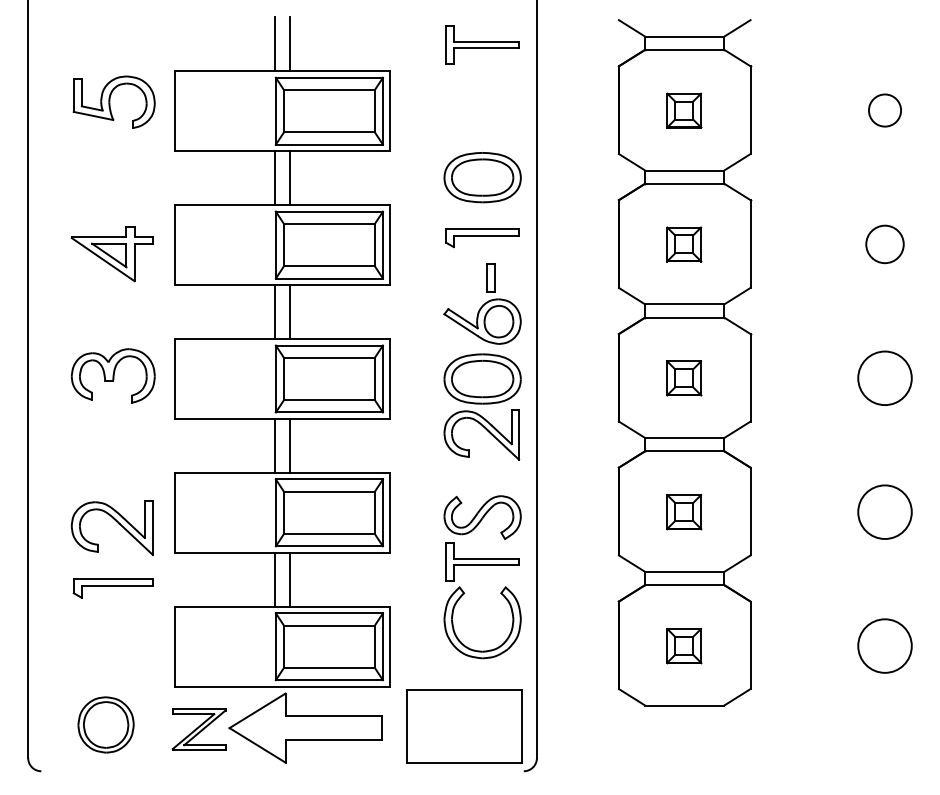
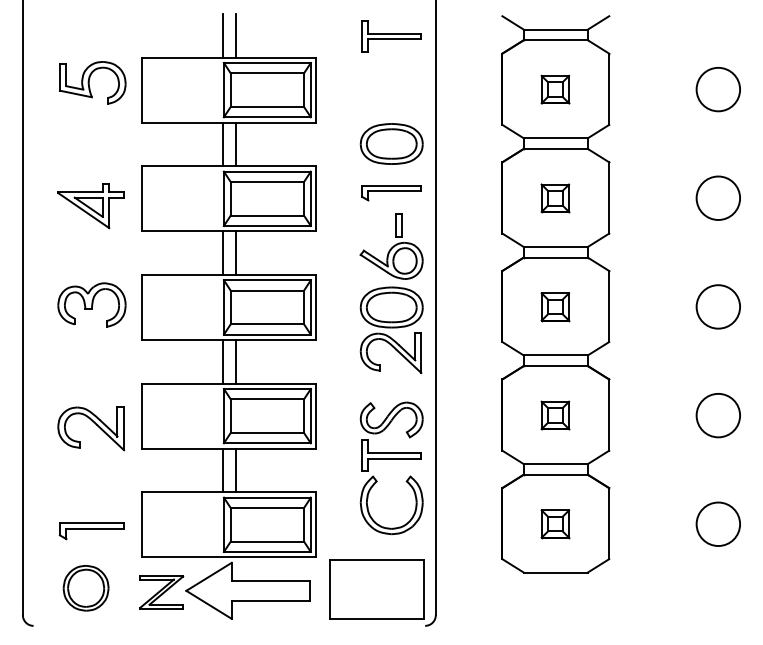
circle: (885, 110) -> (718, 89), size x1.67
circle: (885, 243) -> (718, 197), size x1.43
part: (112, 588) -> (91, 531), moved

